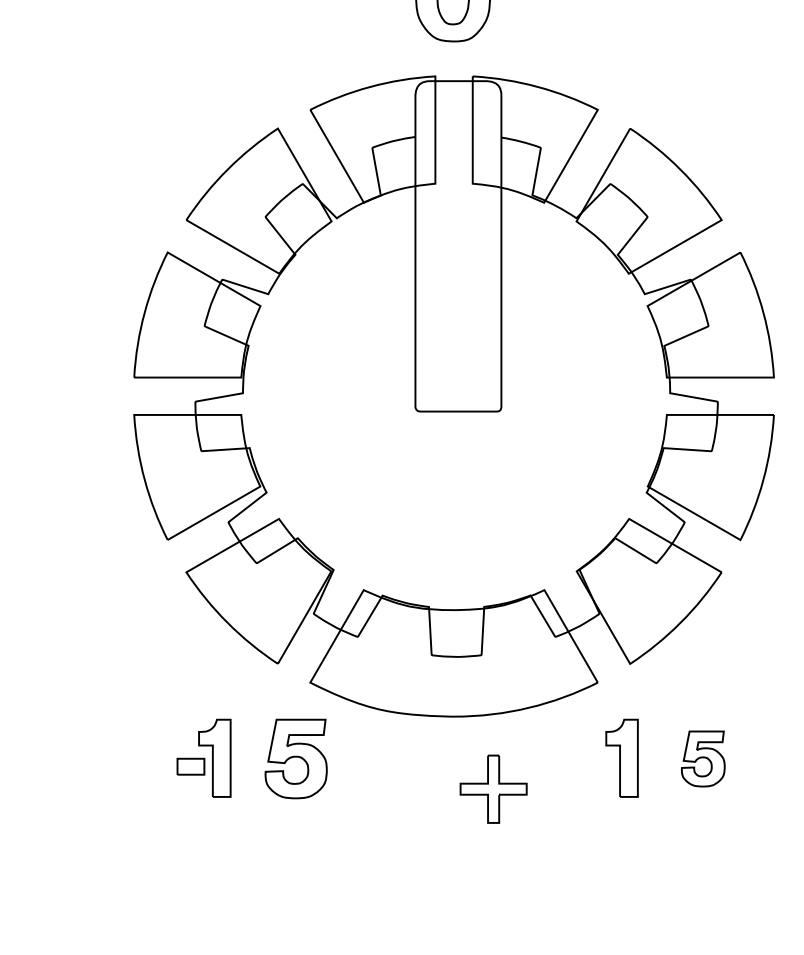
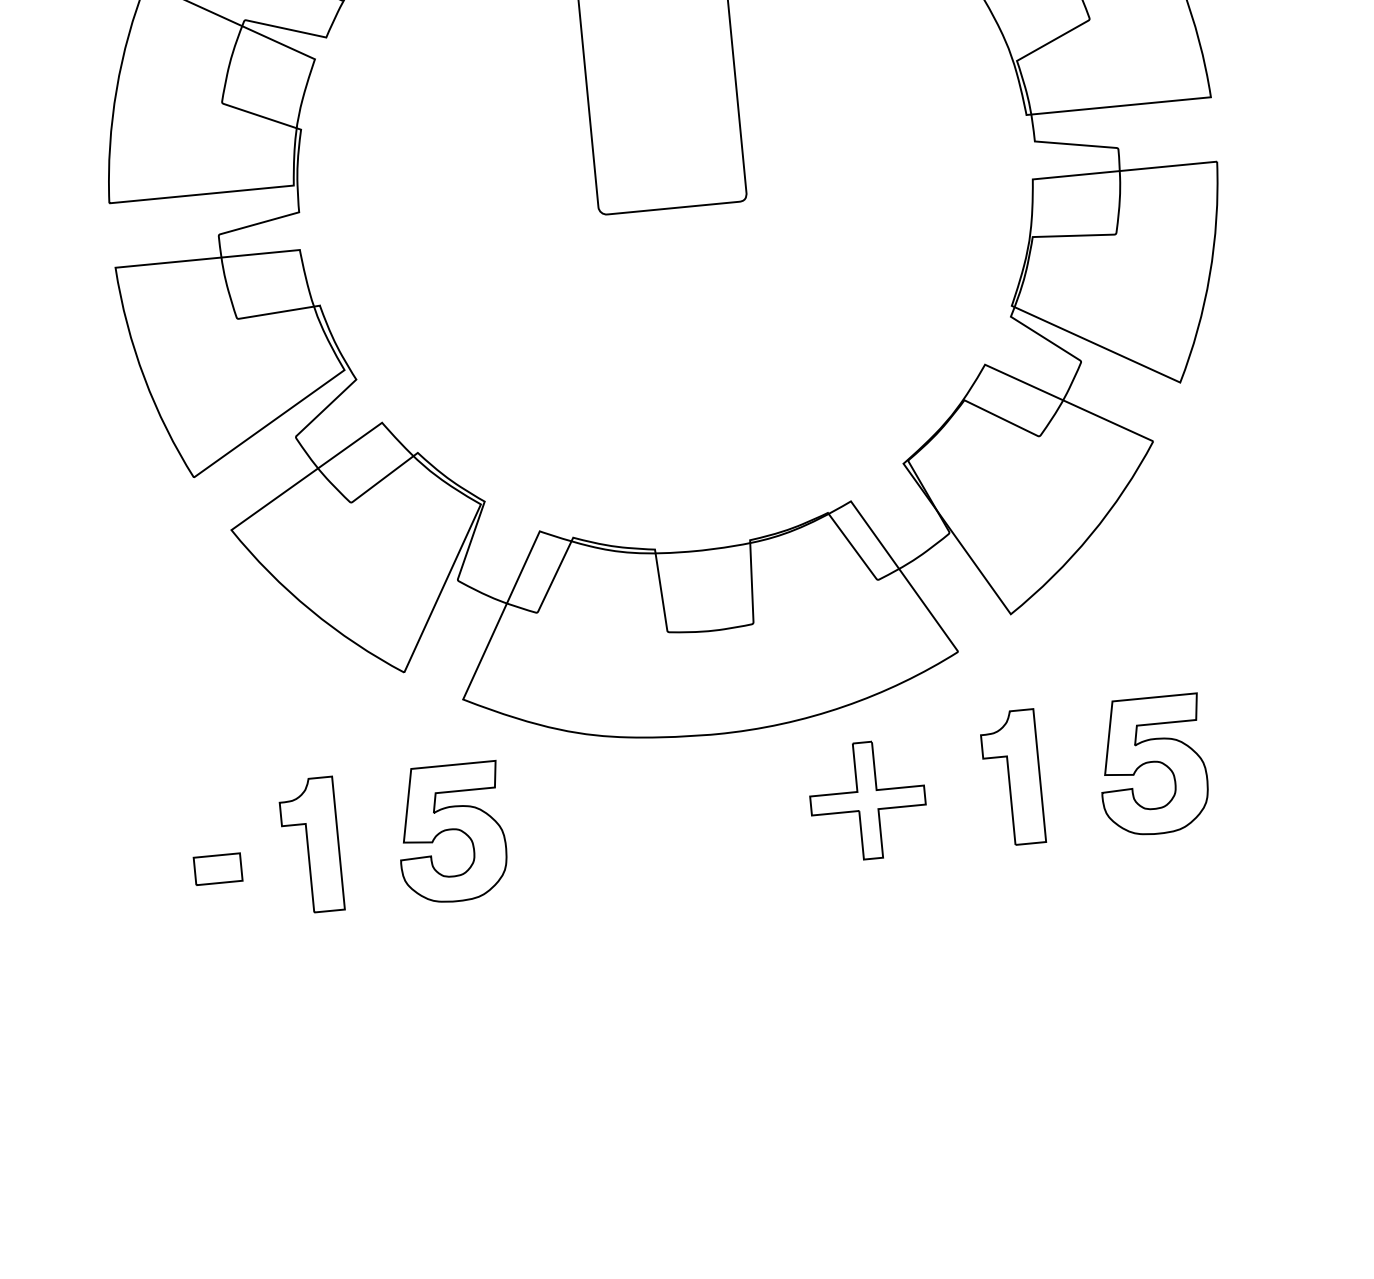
part: (702, 758) -> (1151, 765), size x1.43
part: (190, 766) -> (217, 868), moved
part: (493, 788) -> (867, 799), moved

